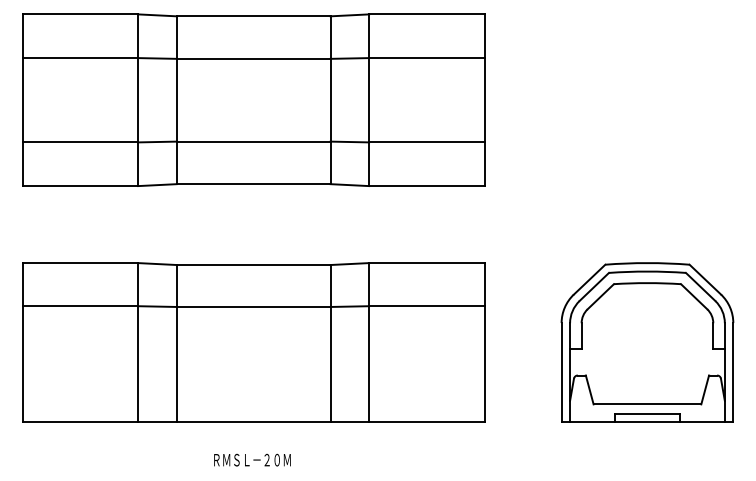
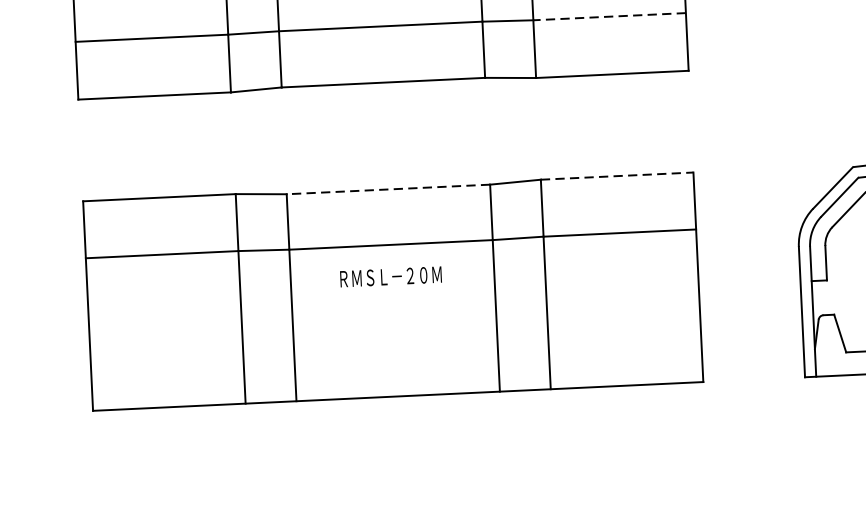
line: (426, 142) -> (609, 16), solid -> dashed
line: (426, 263) -> (616, 176), solid -> dashed
line: (253, 265) -> (388, 190), solid -> dashed
text: (252, 459) -> (390, 276), moved

